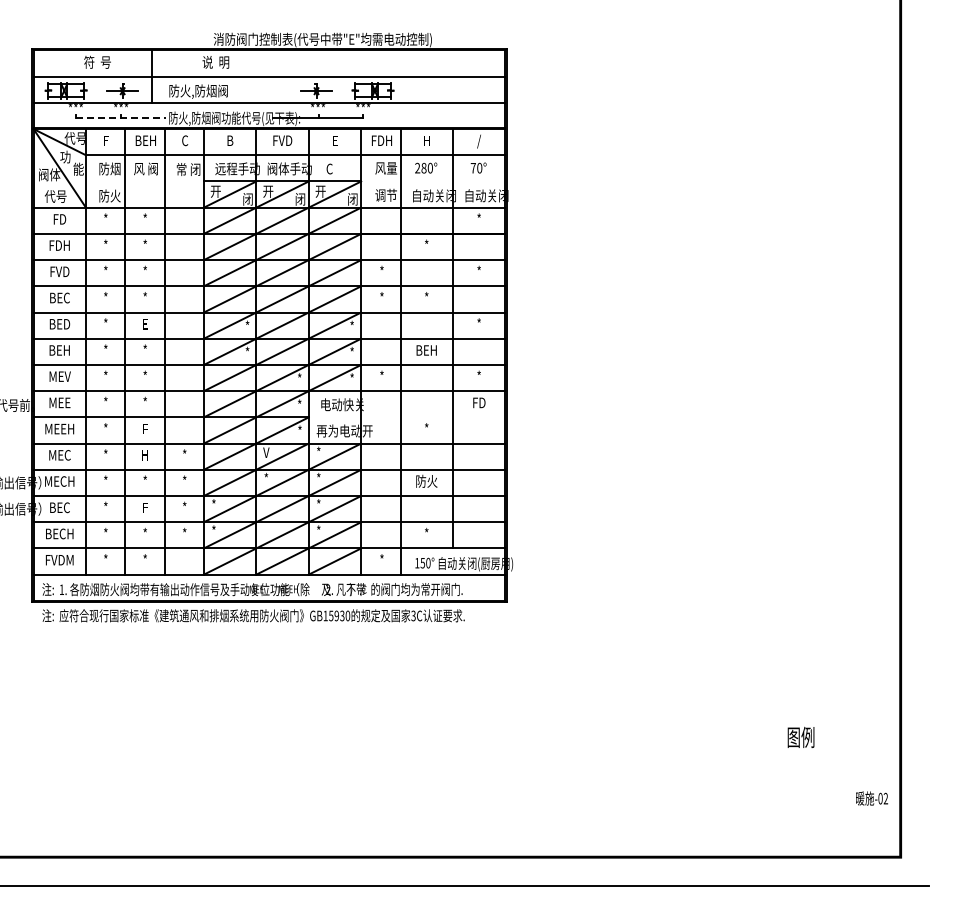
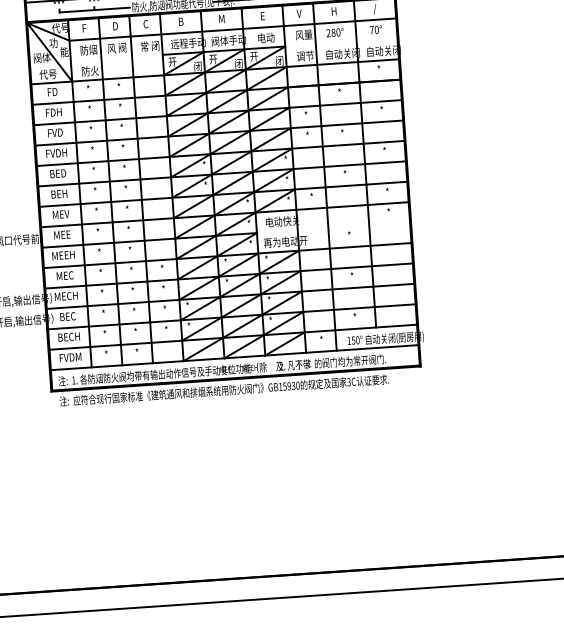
line: (120, 118) -> (94, 10), dashed -> solid
text: (145, 140) -> (115, 26), BEH -> D
text: (282, 140) -> (221, 18), FVD -> M
text: (381, 140) -> (298, 13), FDH -> V
text: (337, 168) -> (266, 37), C -> 电动
text: (59, 297) -> (56, 152), BEC -> FVDH
text: (145, 323) -> (124, 168), E -> *
text: (426, 349) -> (345, 173), BEH -> *
text: (479, 402) -> (389, 212), FD -> *
text: (145, 428) -> (130, 250), F -> *
text: (266, 451) -> (225, 261), V -> *
text: (144, 454) -> (130, 270), H -> *
text: (426, 480) -> (351, 275), 防火 -> *
text: (145, 506) -> (134, 311), F -> *

